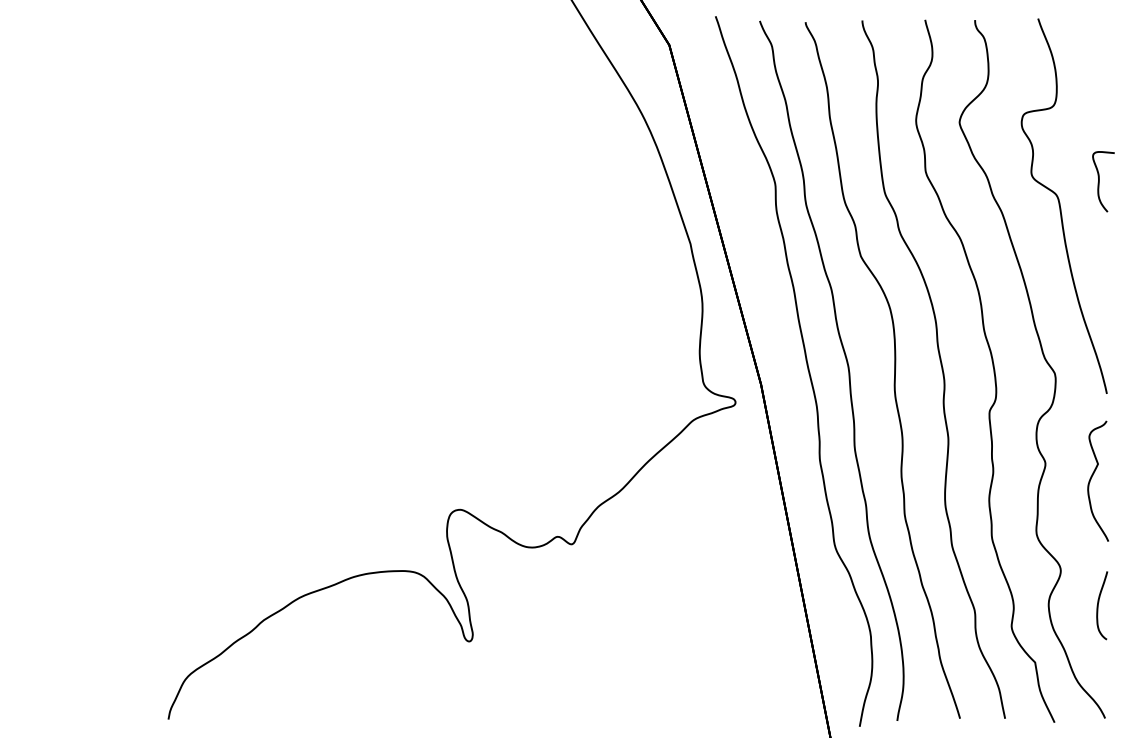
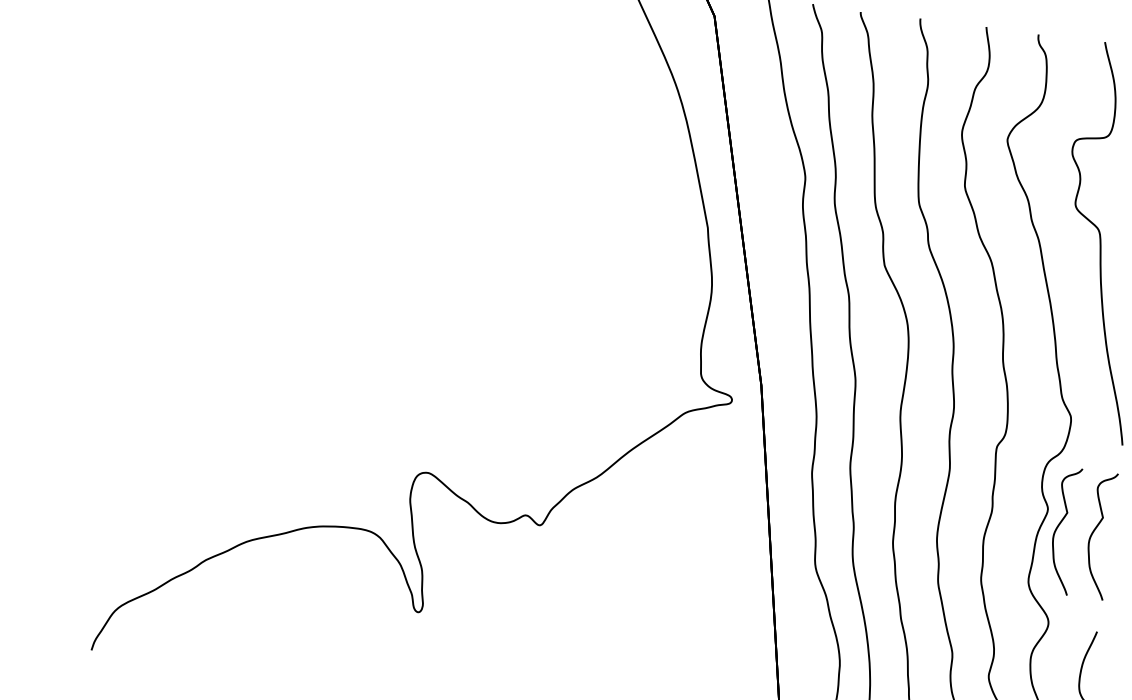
curve: (1058, 477) -> (1059, 526), added

